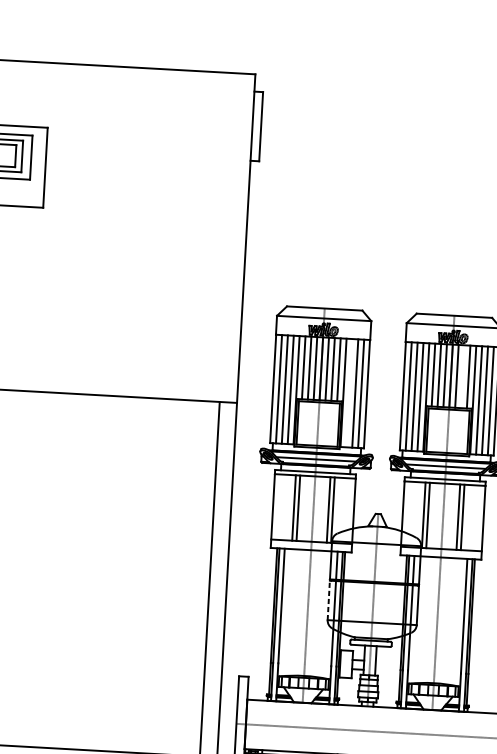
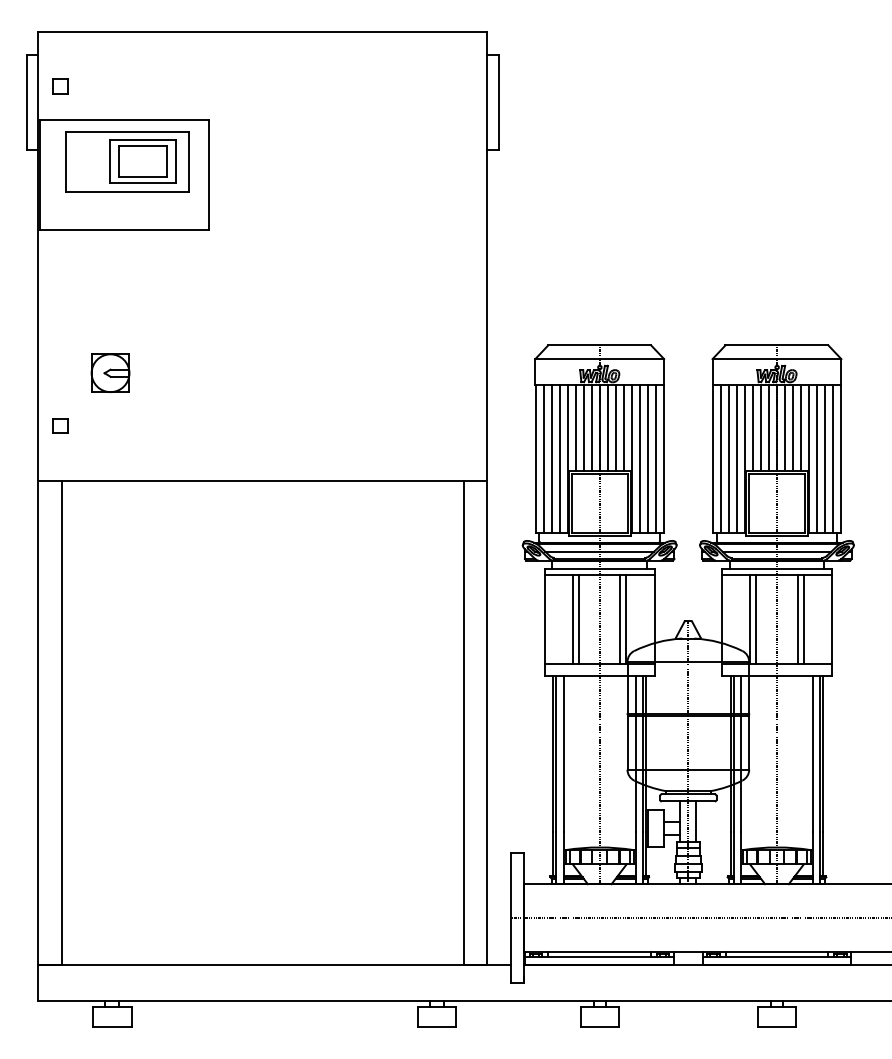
line: (462, 376) -> (792, 427), added
line: (349, 392) -> (639, 458), added
line: (328, 600) -> (627, 742), dashed -> solid

